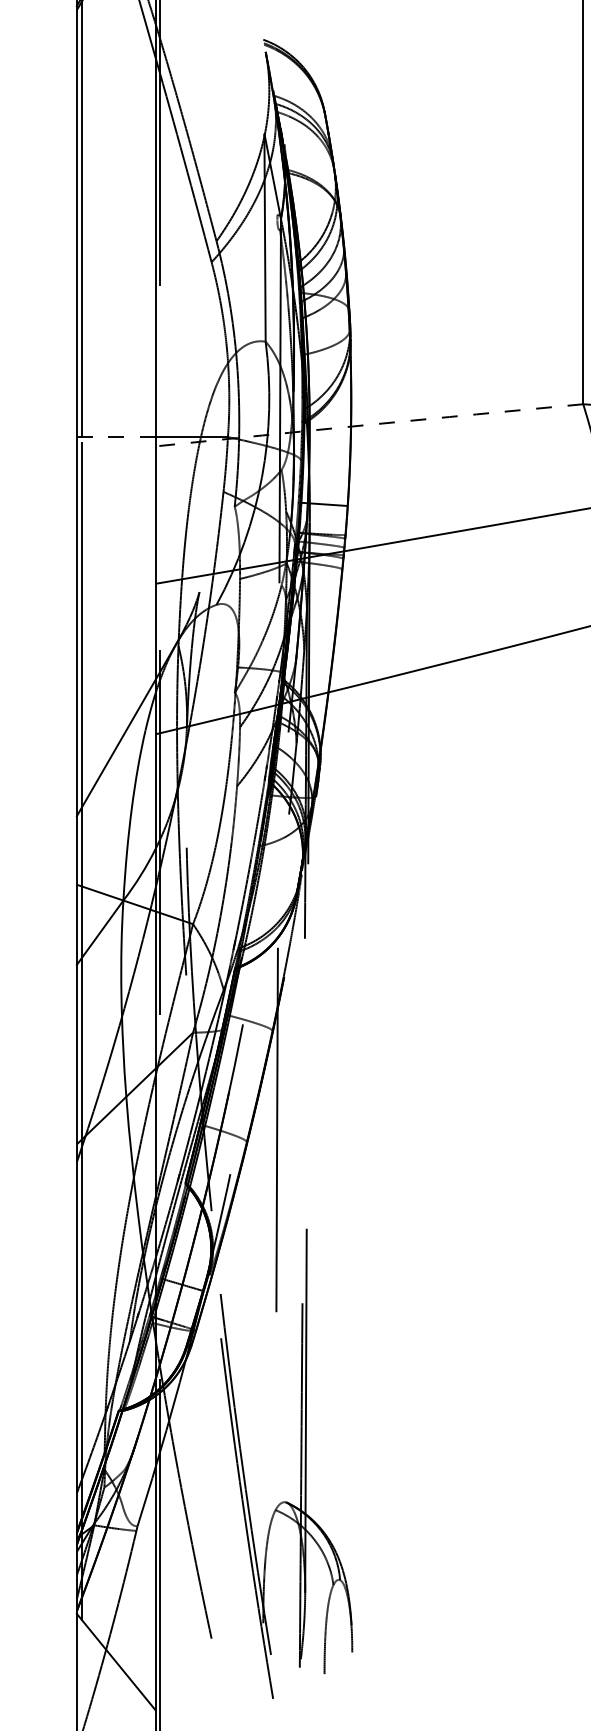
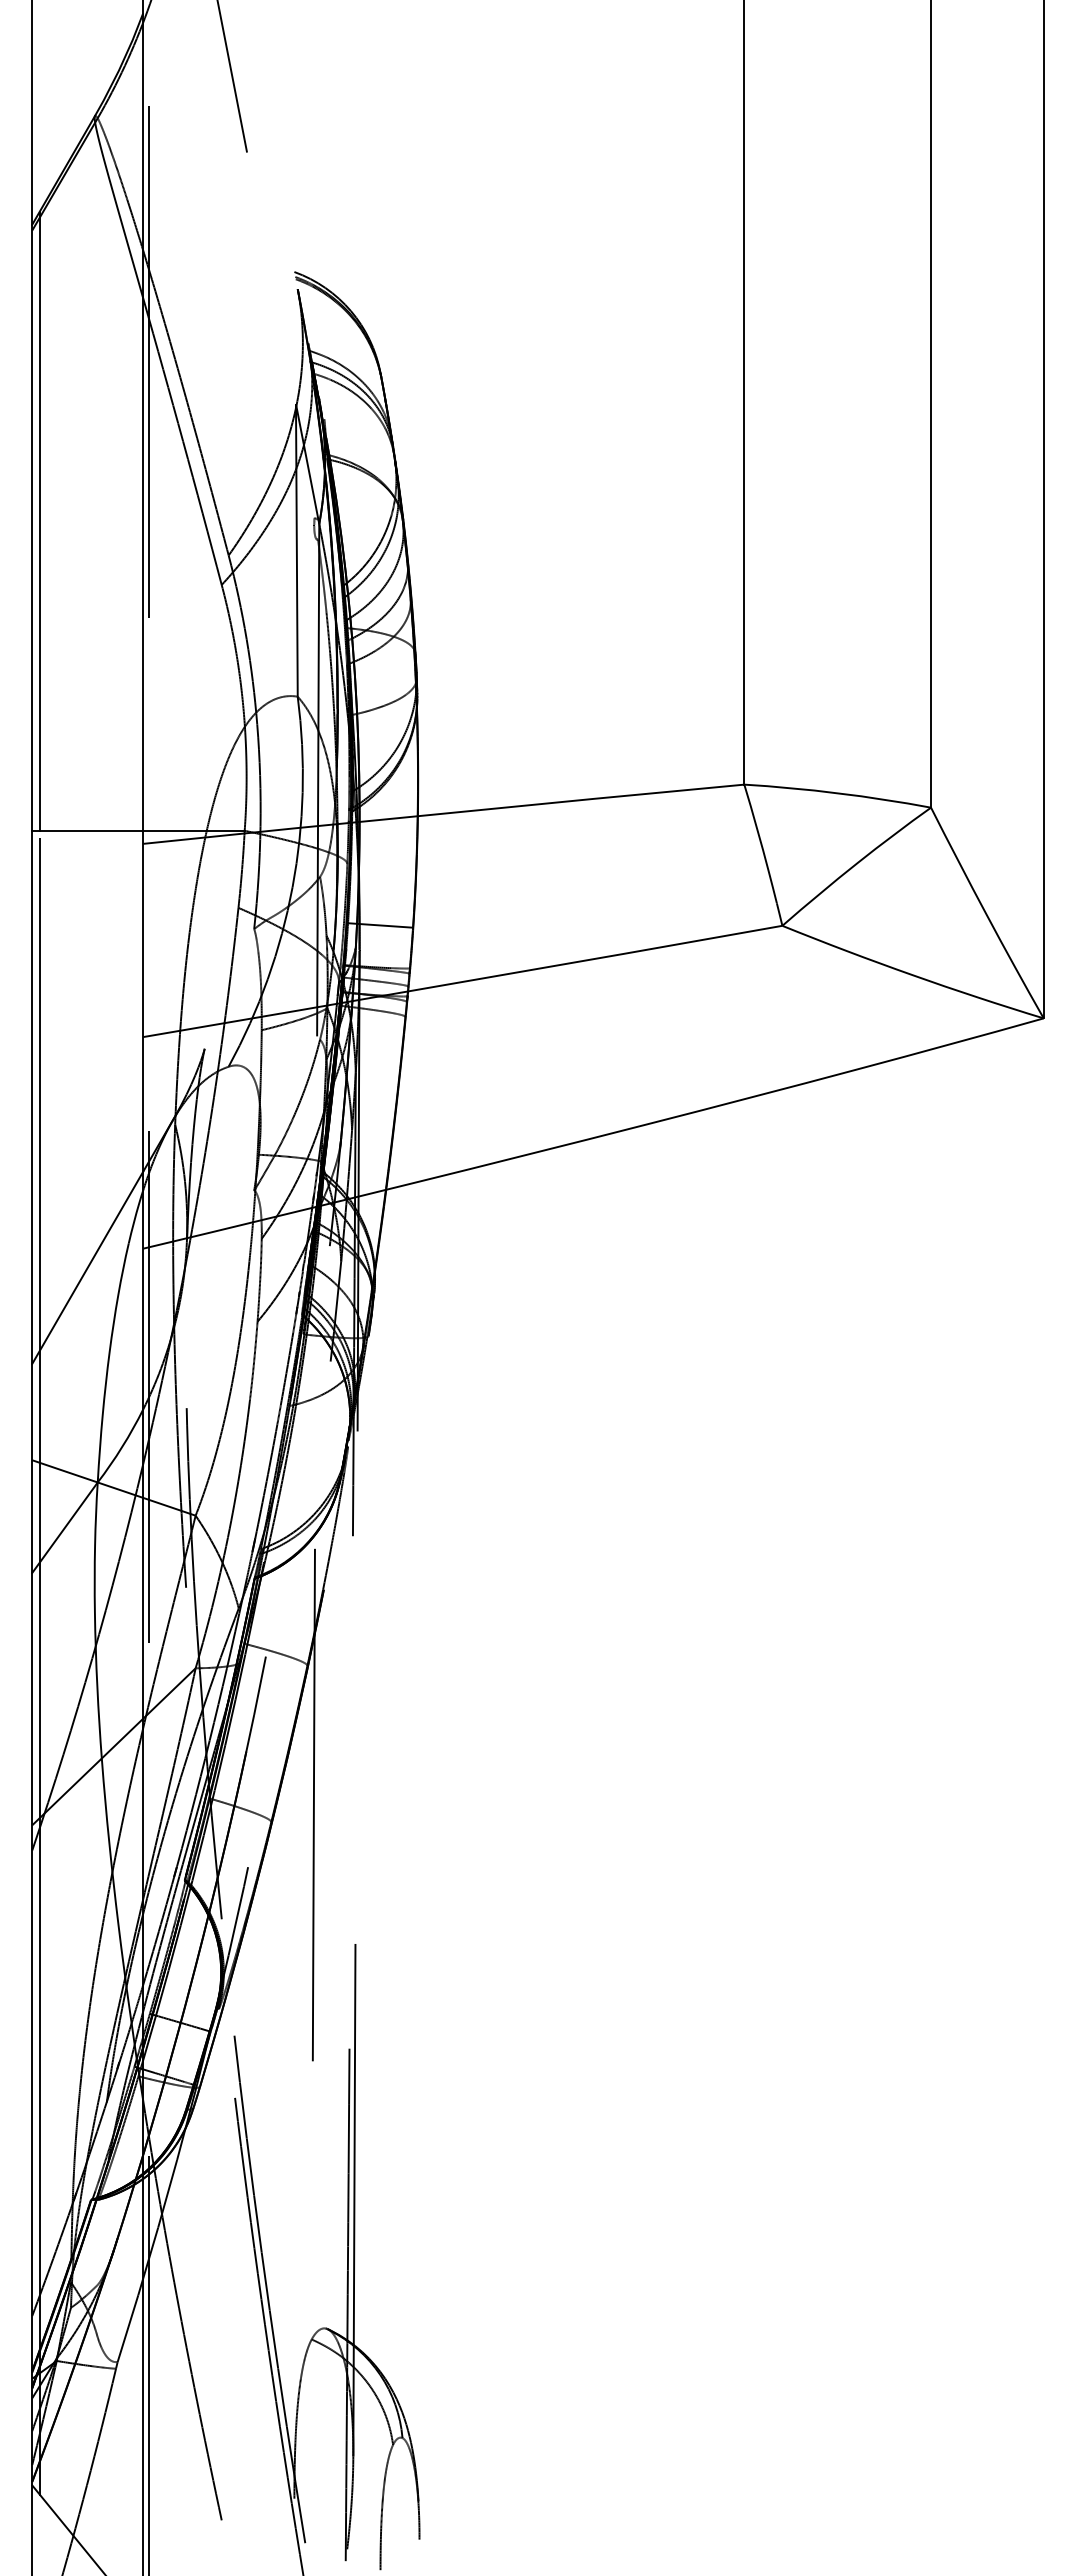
arc: (369, 424) -> (443, 813), dashed -> solid
line: (116, 436) -> (88, 830), dashed -> solid

